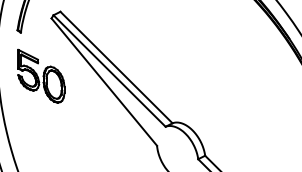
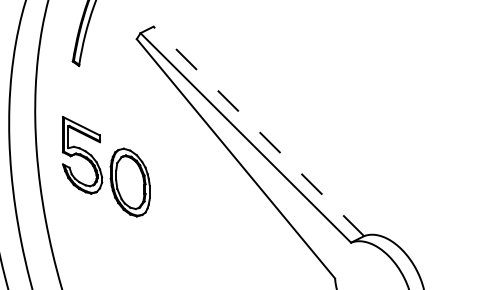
line: (116, 67) -> (258, 131), solid -> dashed
part: (41, 75) -> (106, 165), moved

